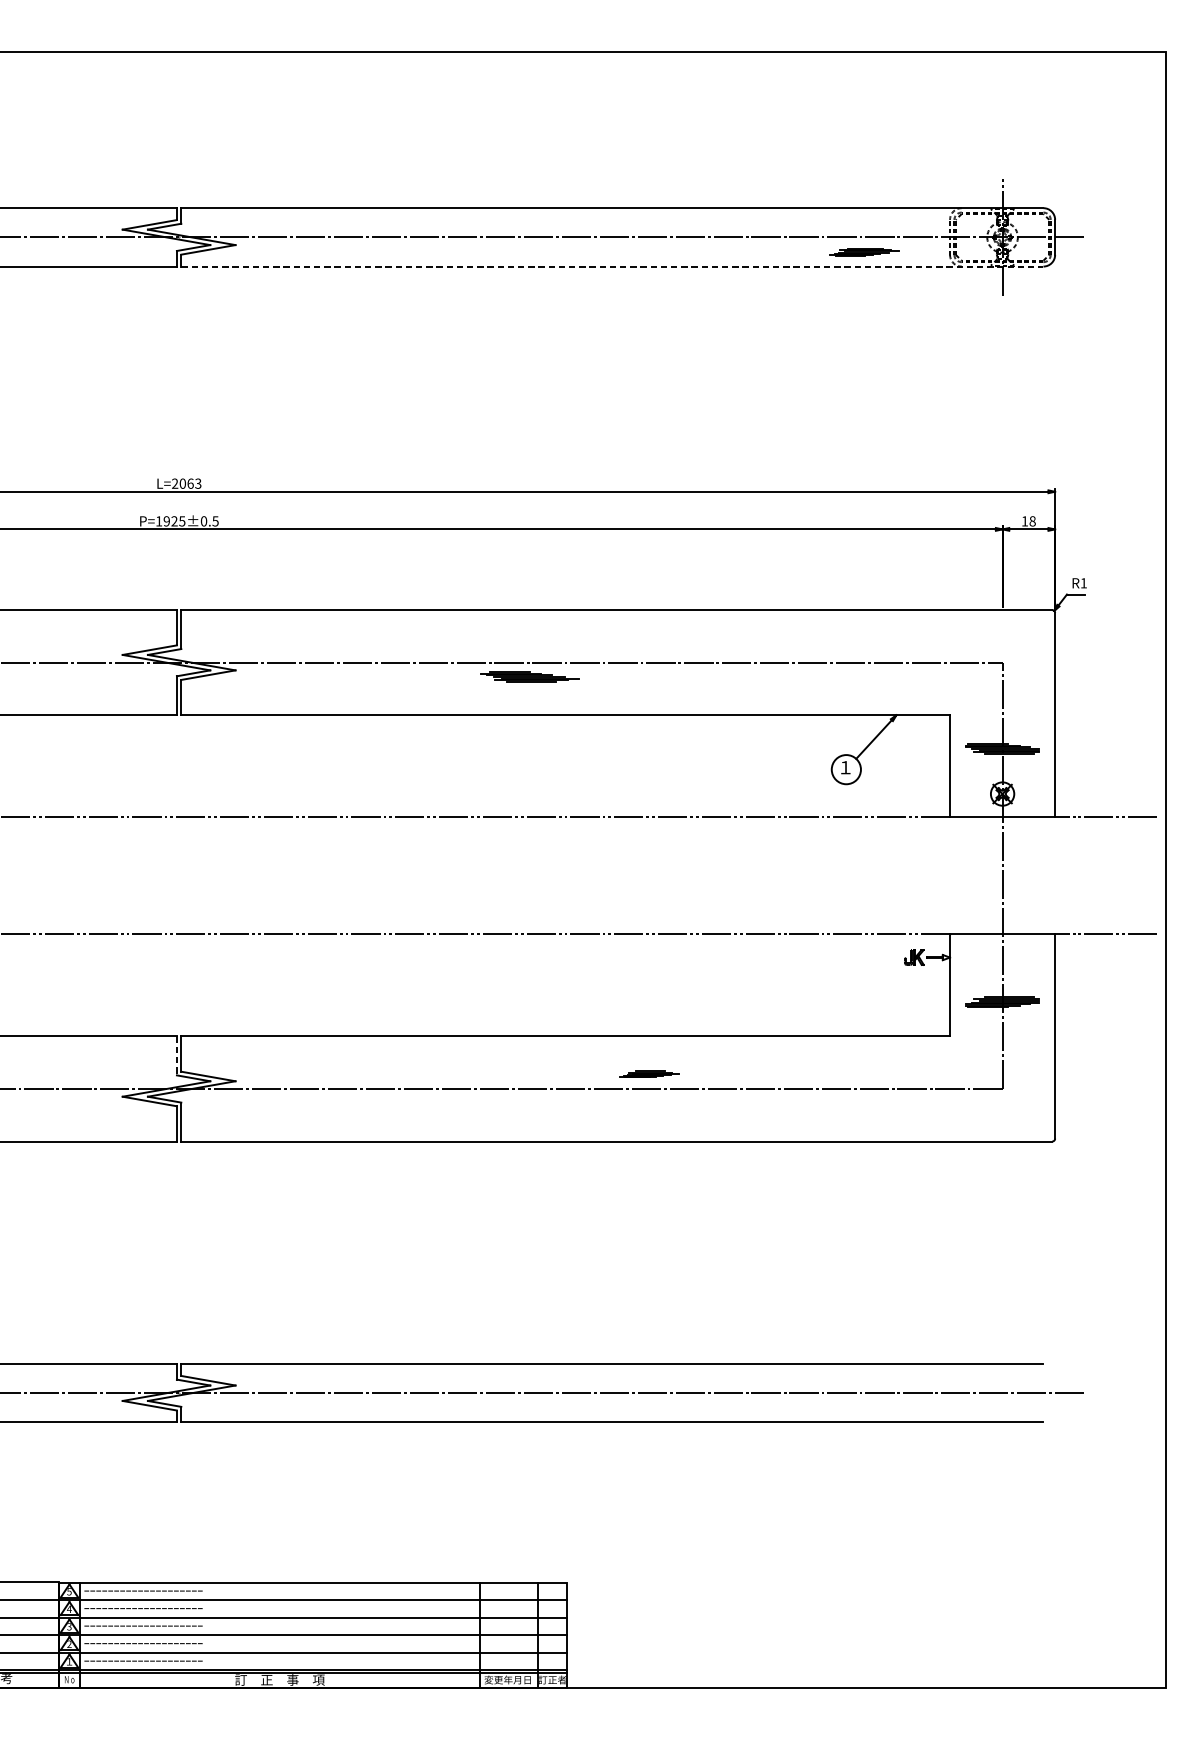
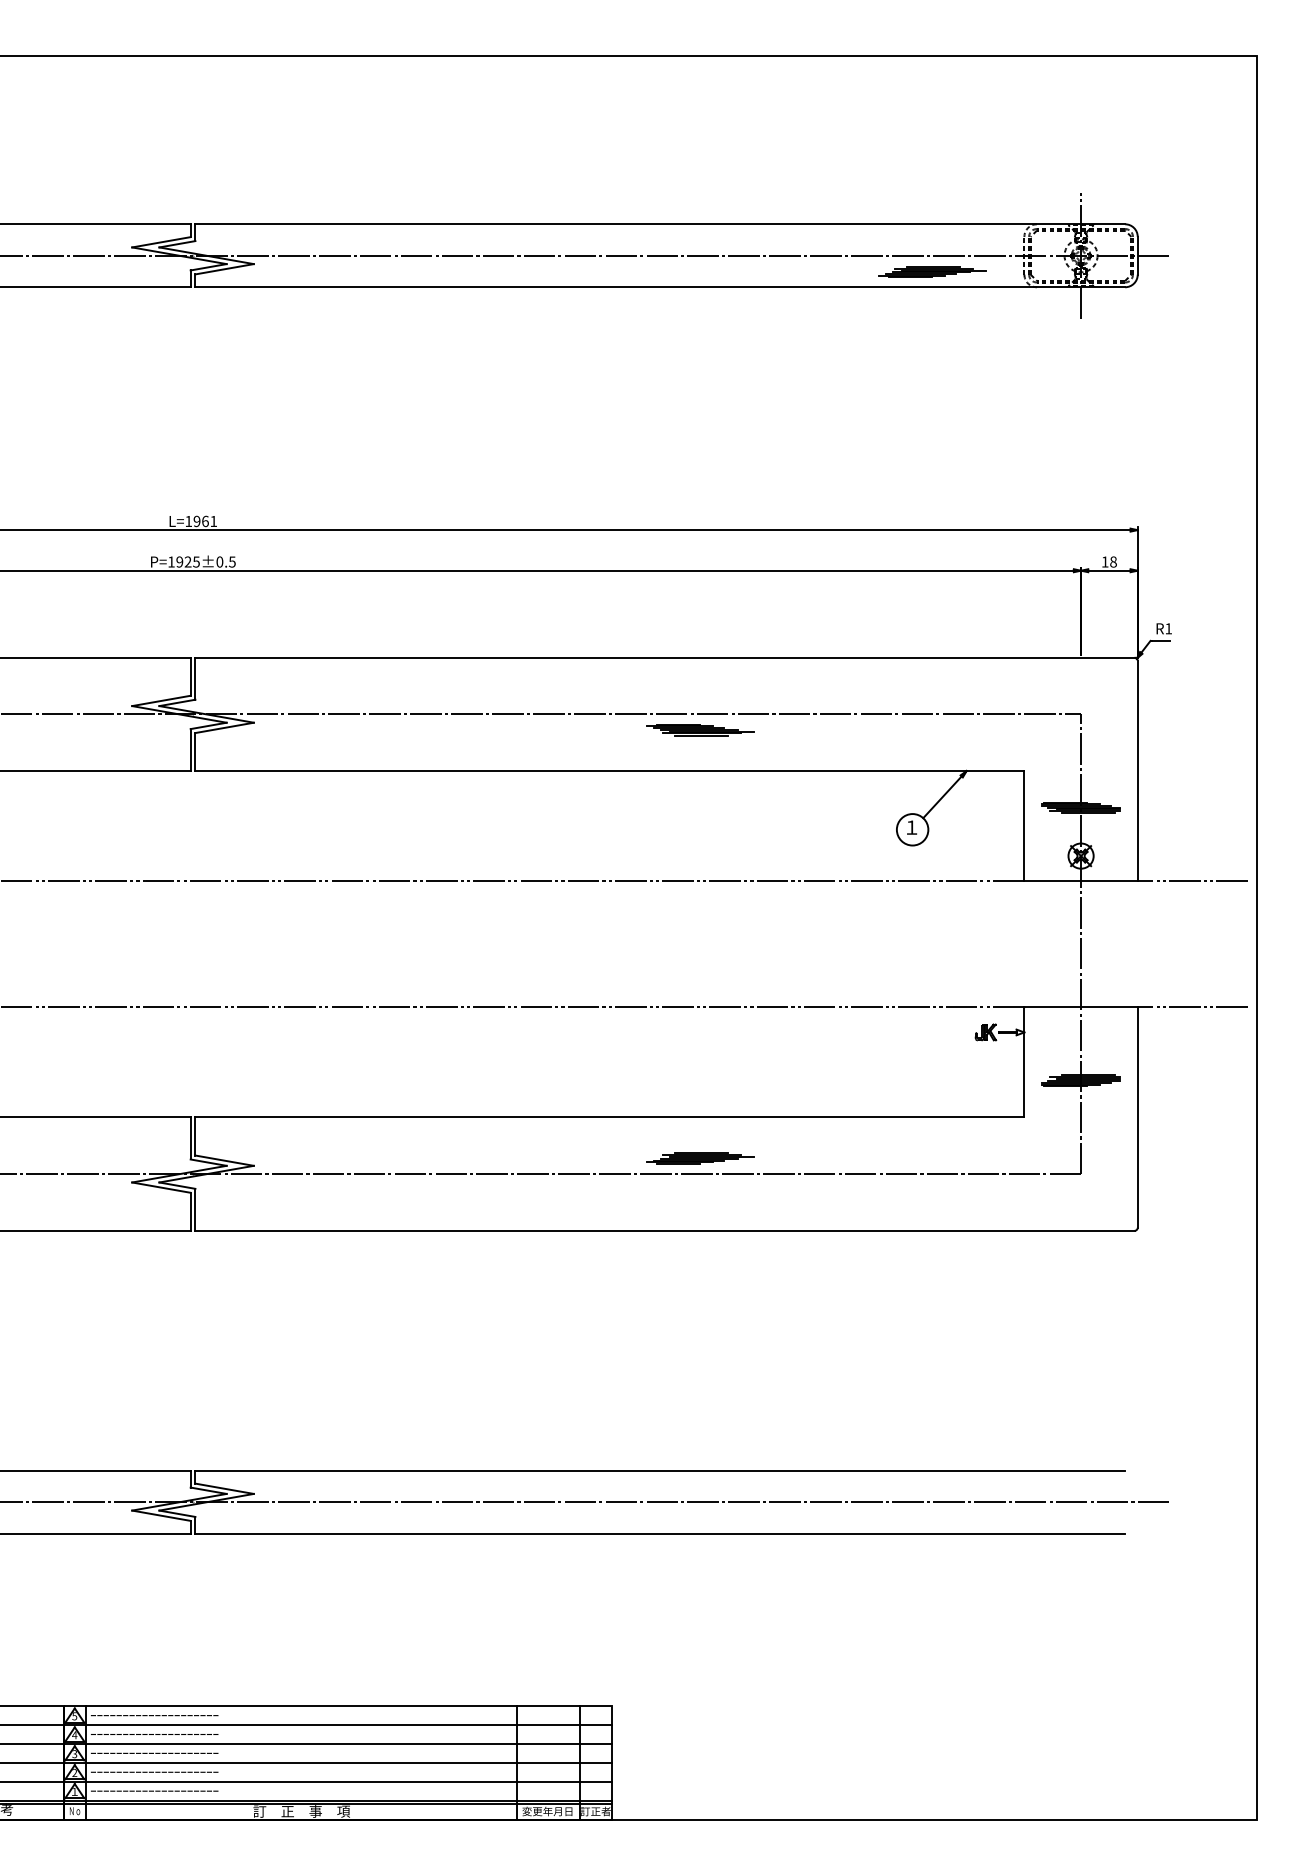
part: (864, 251) -> (932, 271), size x1.43
line: (612, 266) -> (660, 287), dashed -> solid
text: (186, 483) -> (201, 521), L=2063 -> L=1961
part: (530, 677) -> (700, 730), moved
line: (176, 1055) -> (190, 1138), dashed -> solid
part: (649, 1074) -> (700, 1158), size x1.67

